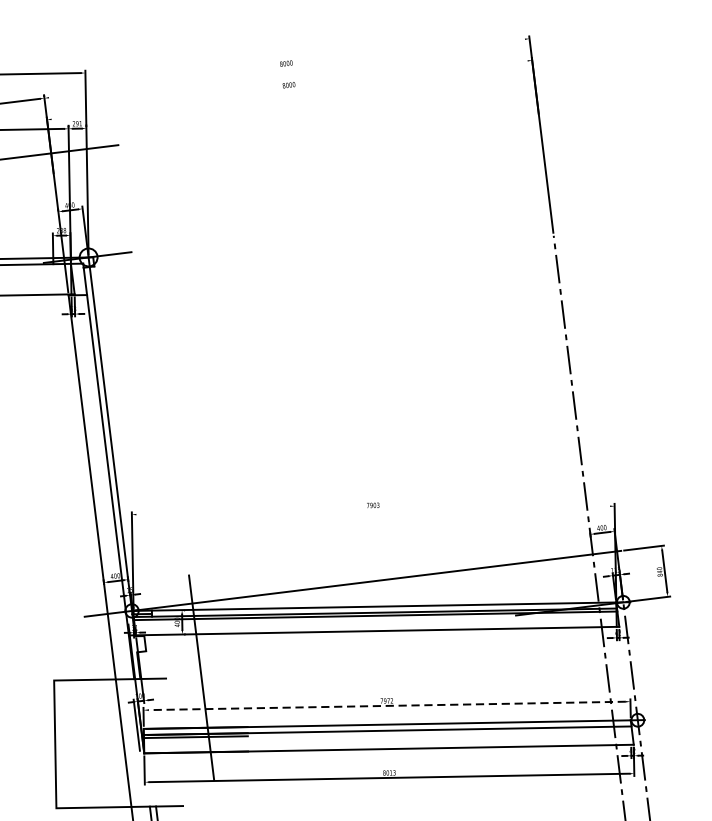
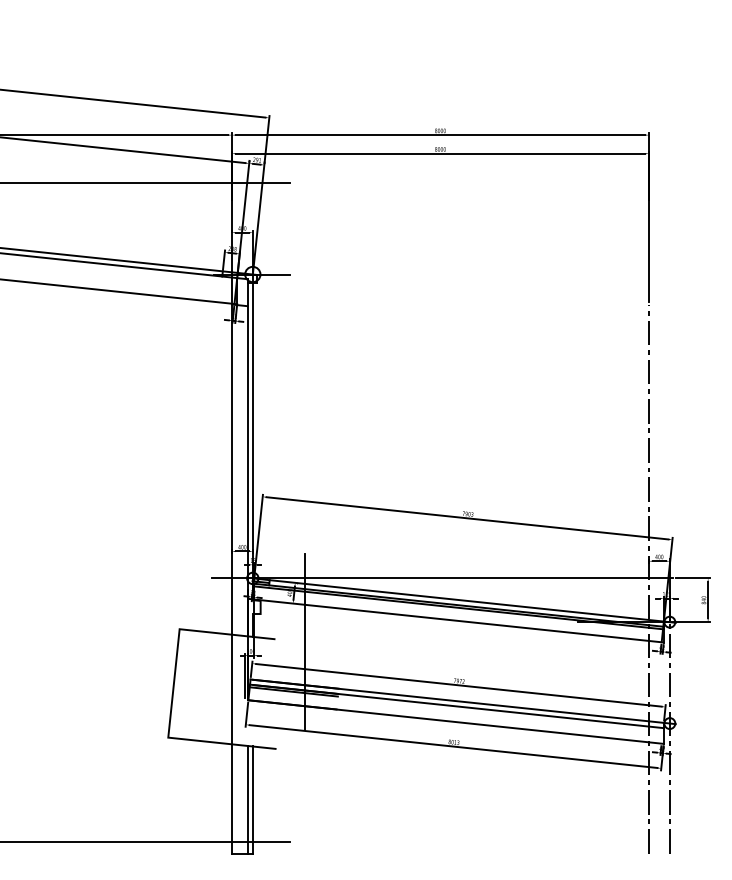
line: (287, 68) -> (440, 135), added
line: (289, 89) -> (440, 153), added
line: (373, 510) -> (467, 518), added
line: (386, 706) -> (458, 685), dashed -> solid

